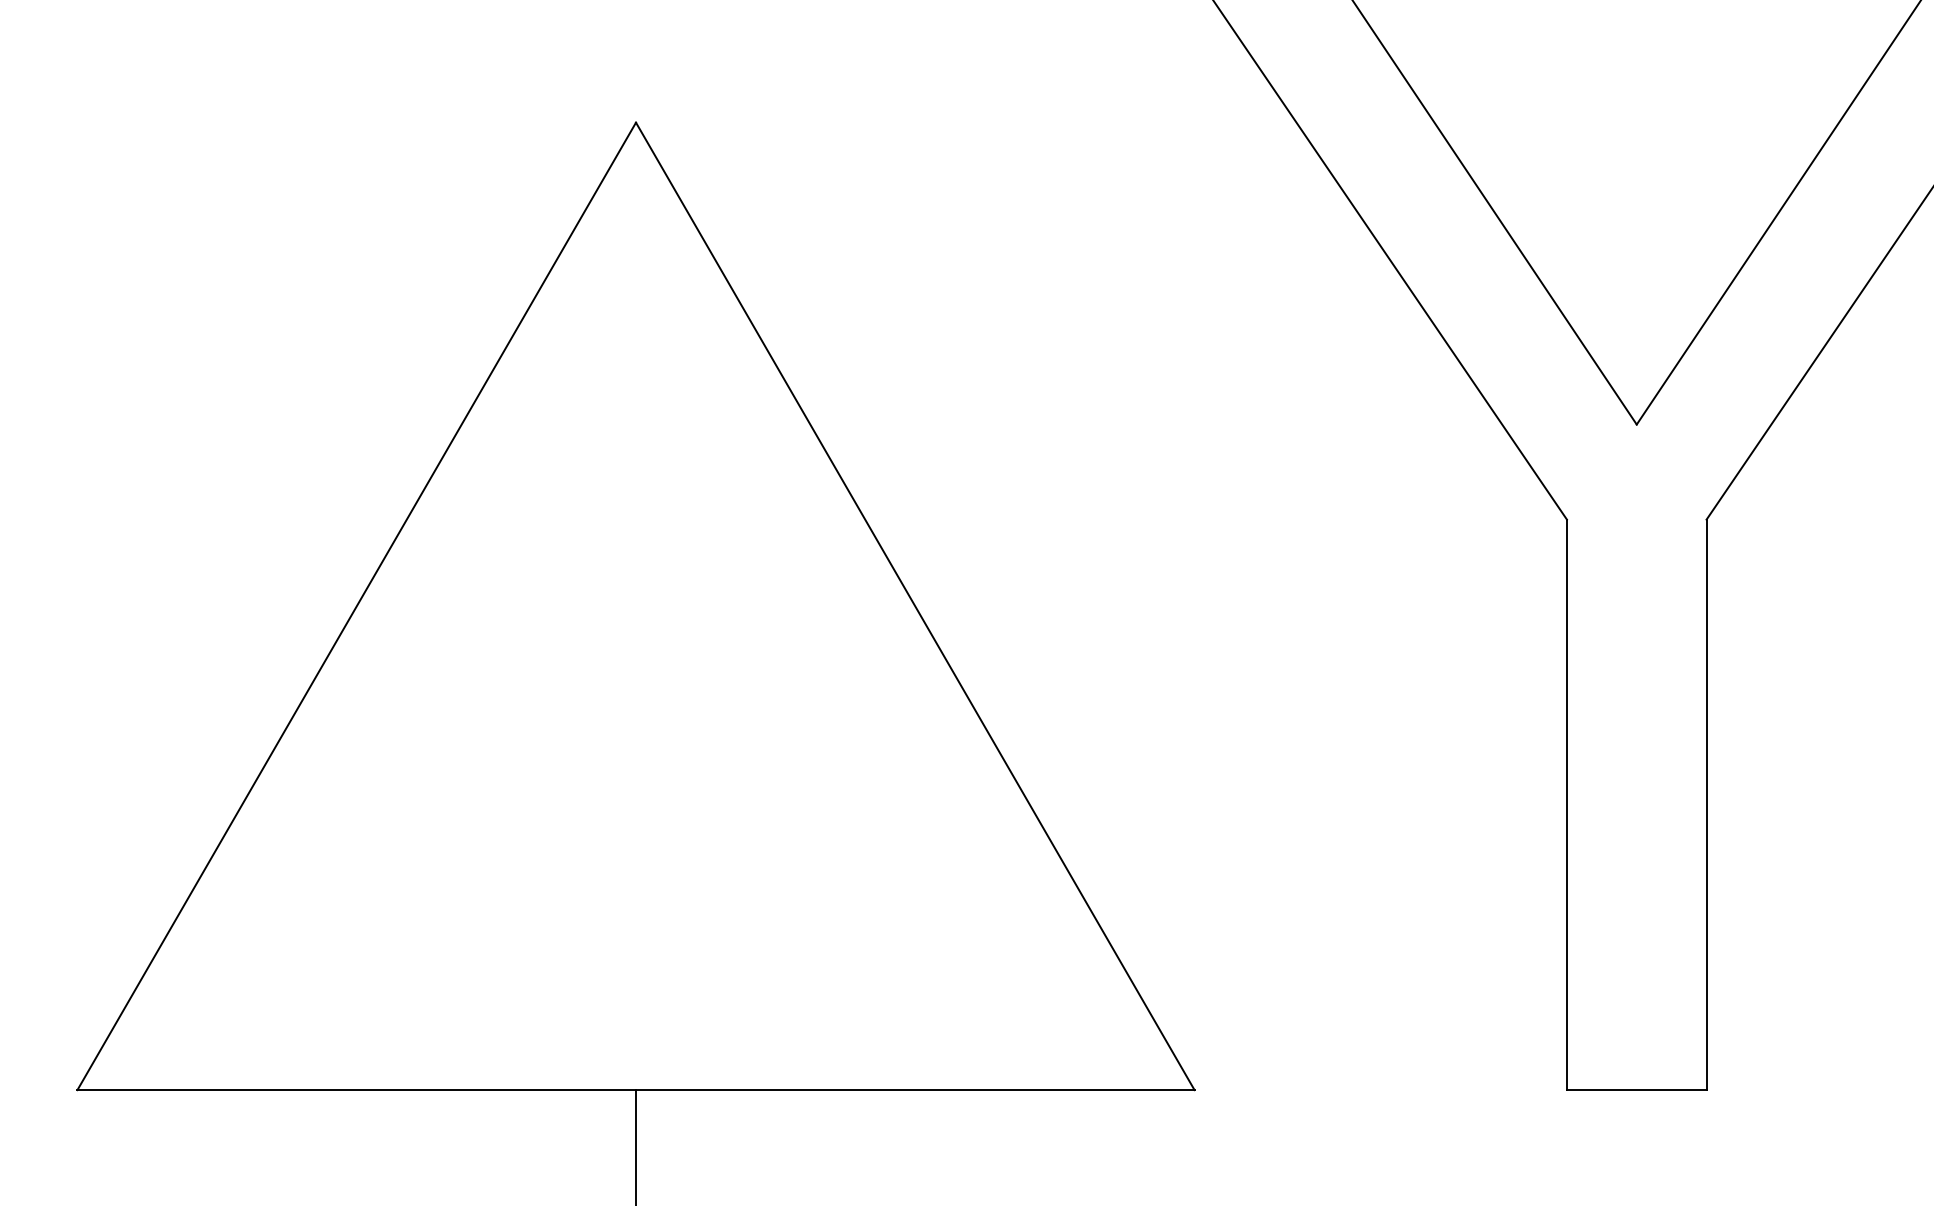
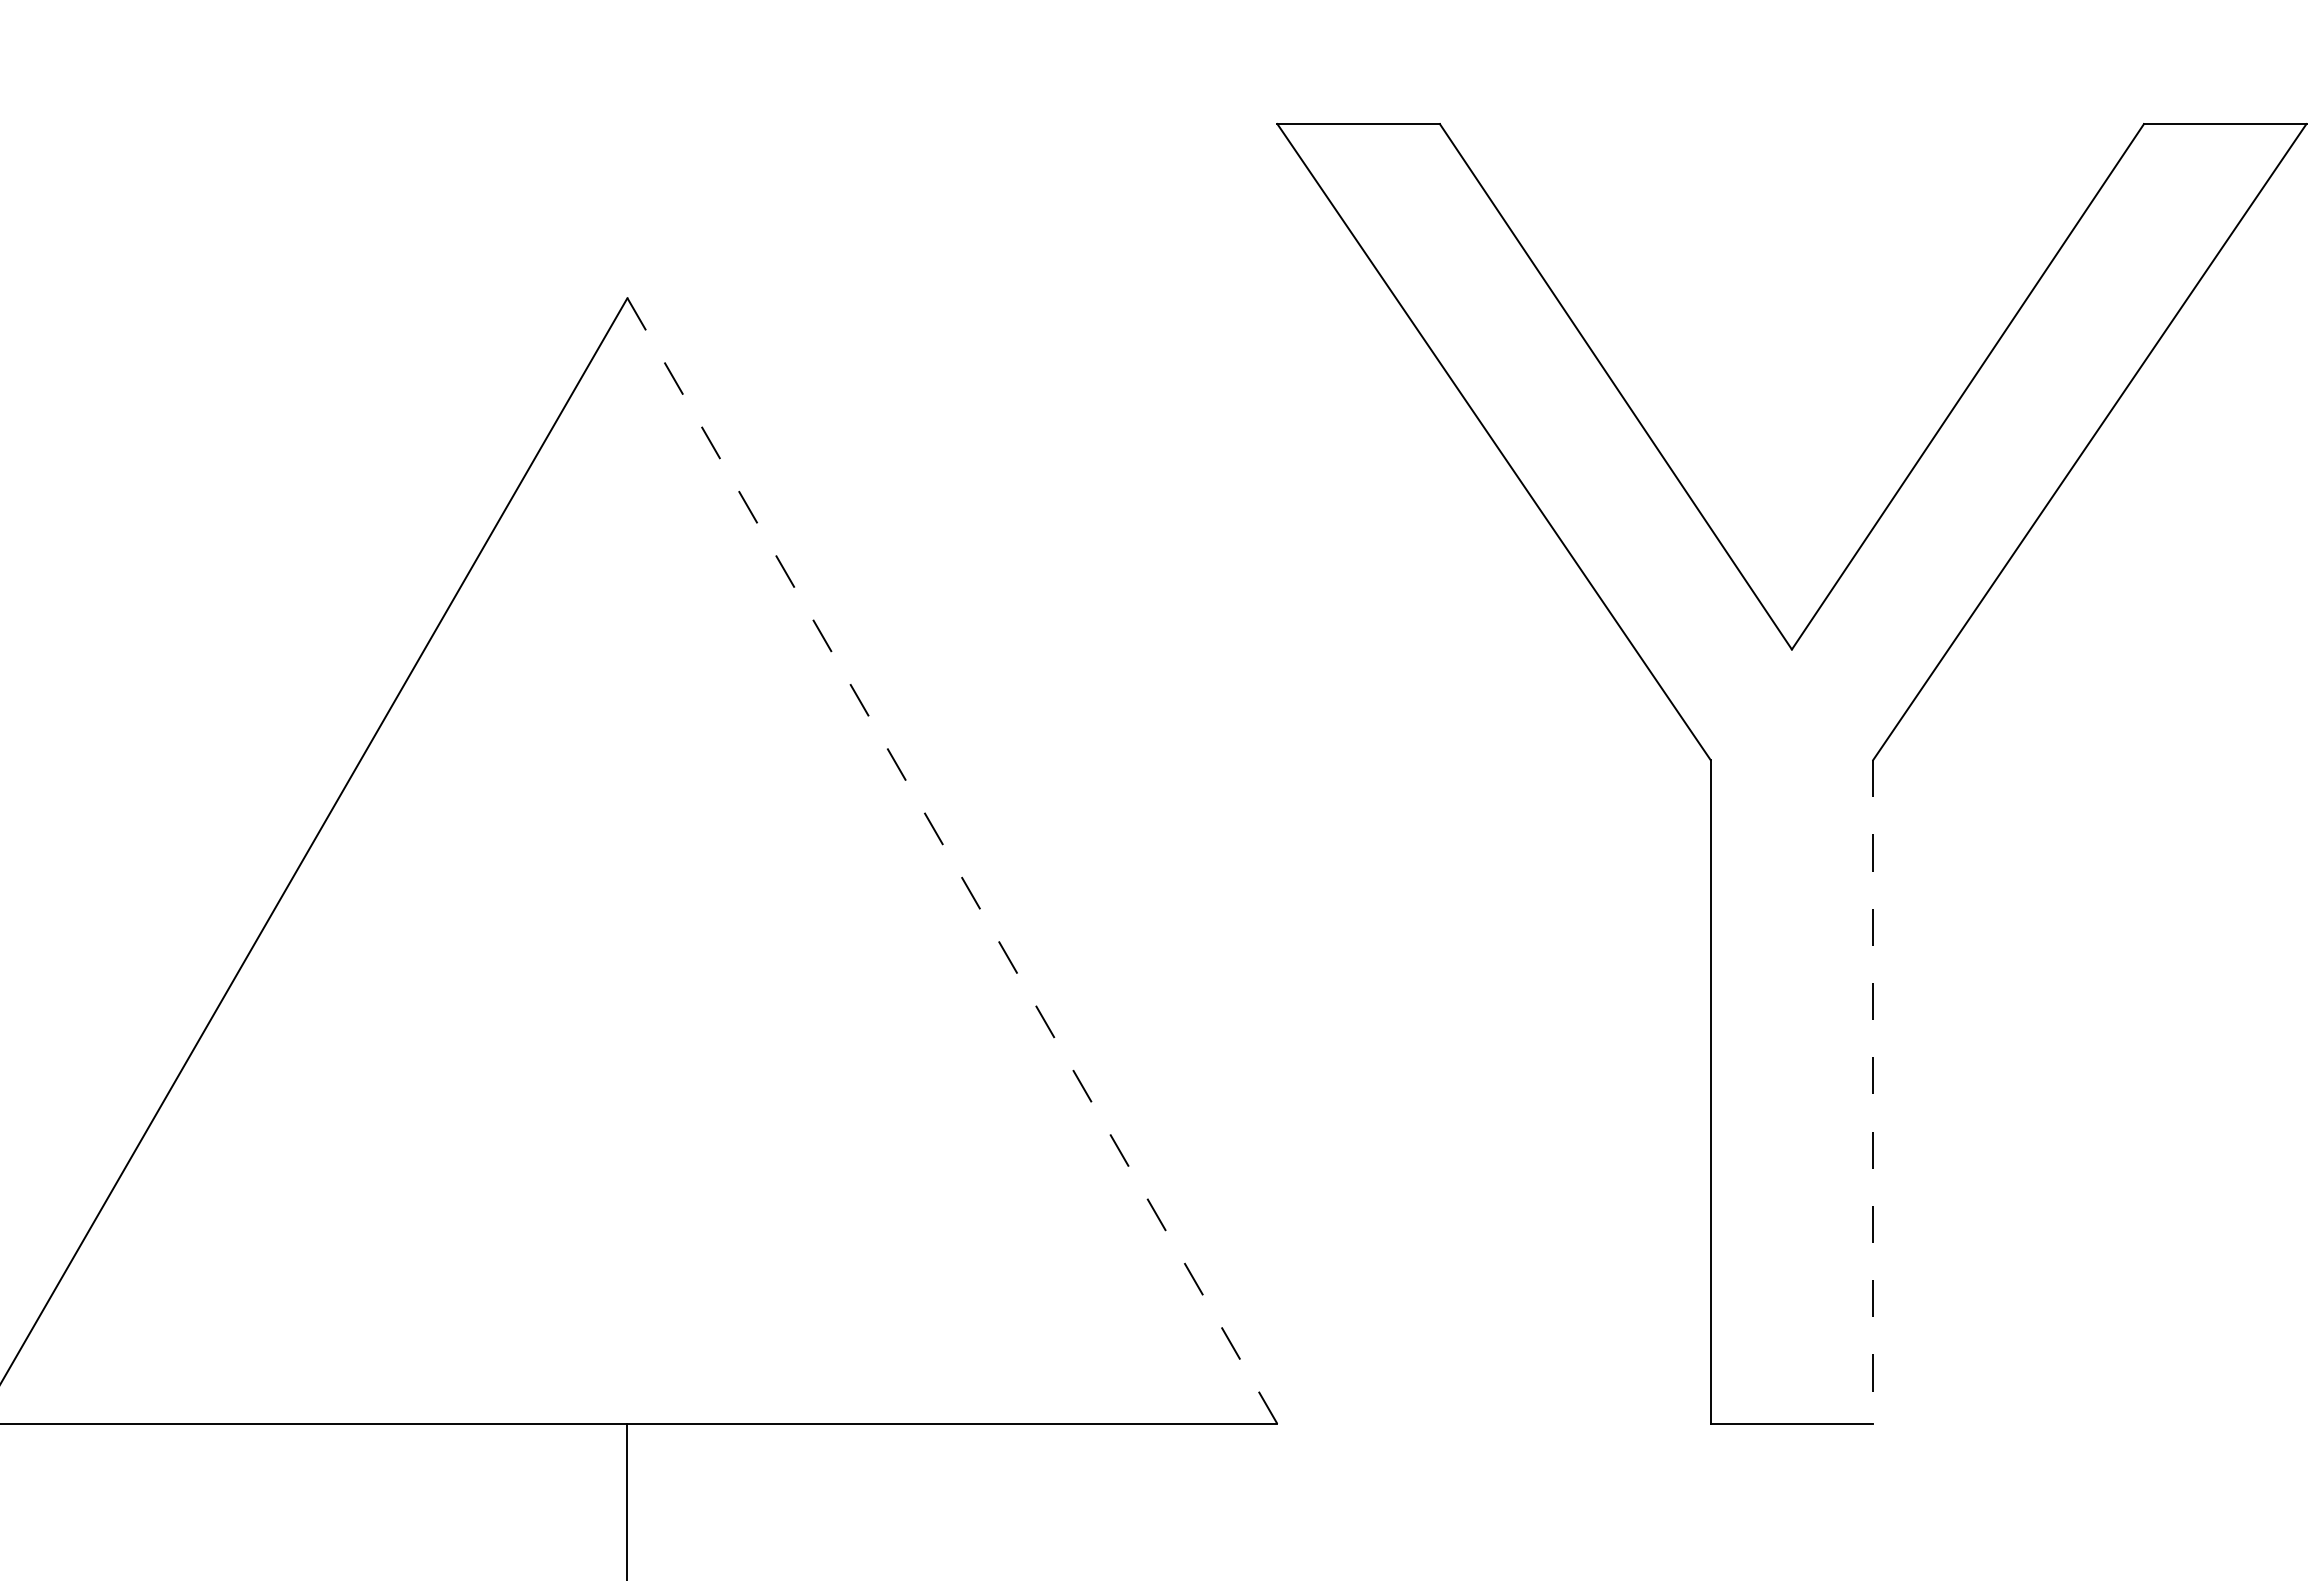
line: (915, 606) -> (952, 861), solid -> dashed
line: (1706, 805) -> (1873, 1092), solid -> dashed

